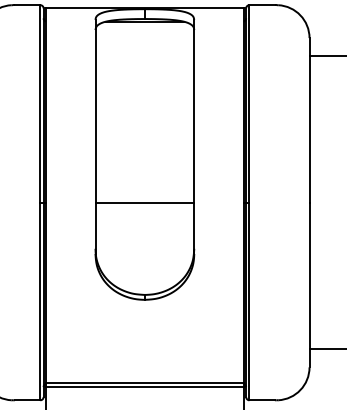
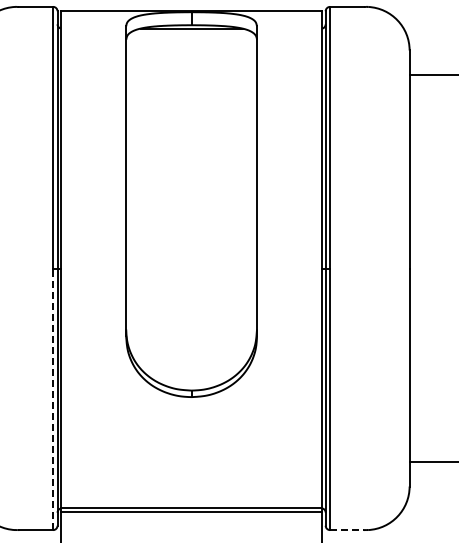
line: (144, 202) -> (191, 268), removed
line: (40, 301) -> (53, 399), solid -> dashed
line: (261, 400) -> (346, 530), solid -> dashed

